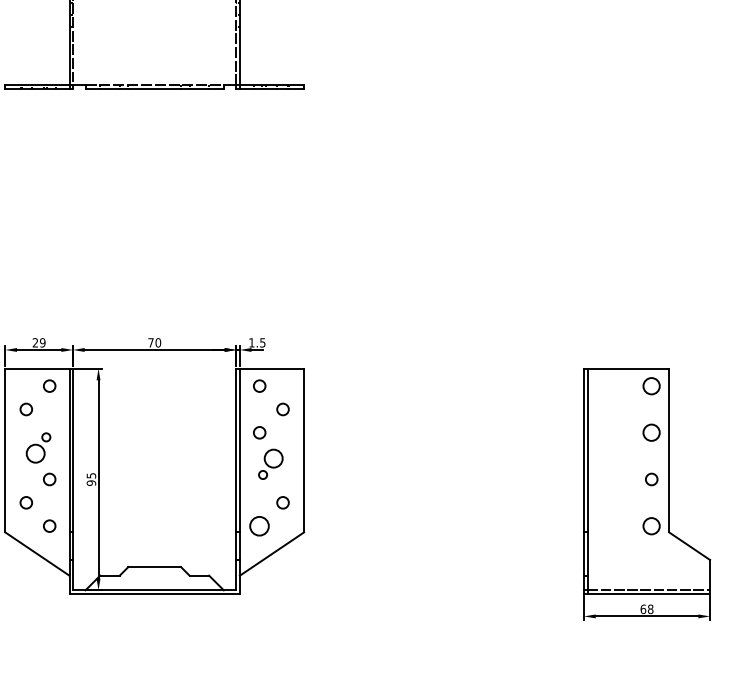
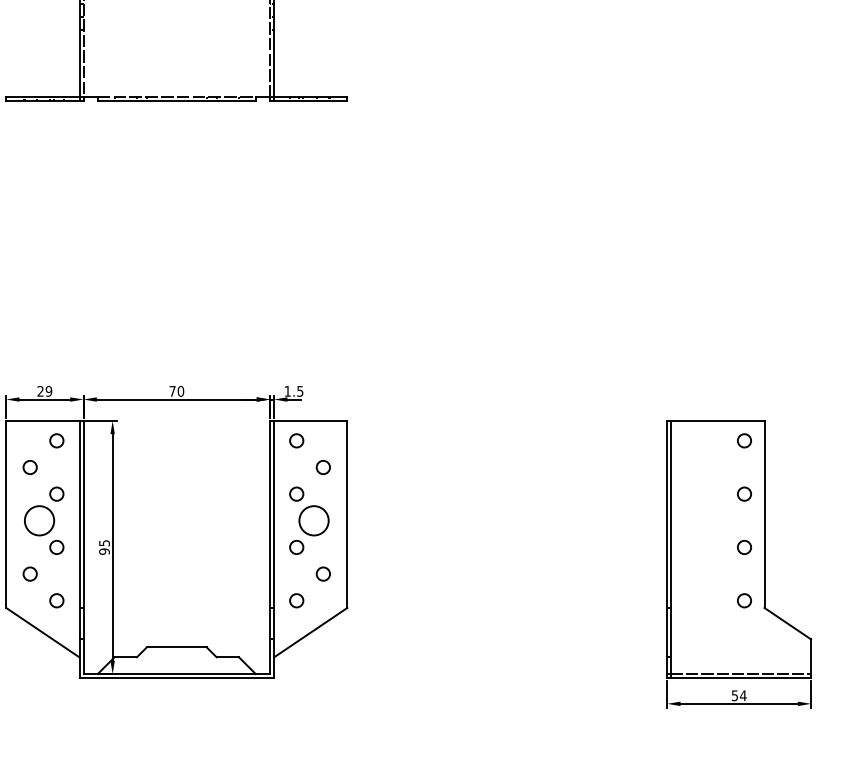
circle: (651, 385) -> (744, 440), size x0.71
circle: (651, 432) -> (744, 493), size x0.71
part: (38, 447) -> (44, 510), size x1.43
part: (270, 464) -> (309, 530), size x1.43
circle: (259, 525) -> (296, 600), size x0.62
circle: (651, 525) -> (744, 600), size x0.71
text: (646, 609) -> (738, 695), 68 -> 54

